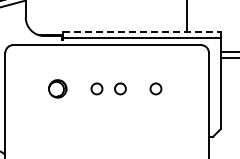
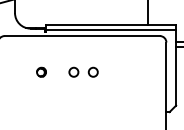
line: (141, 31) -> (110, 24), dashed -> solid
part: (57, 88) -> (41, 71), size x0.62
circle: (155, 88) -> (122, 71), removed

